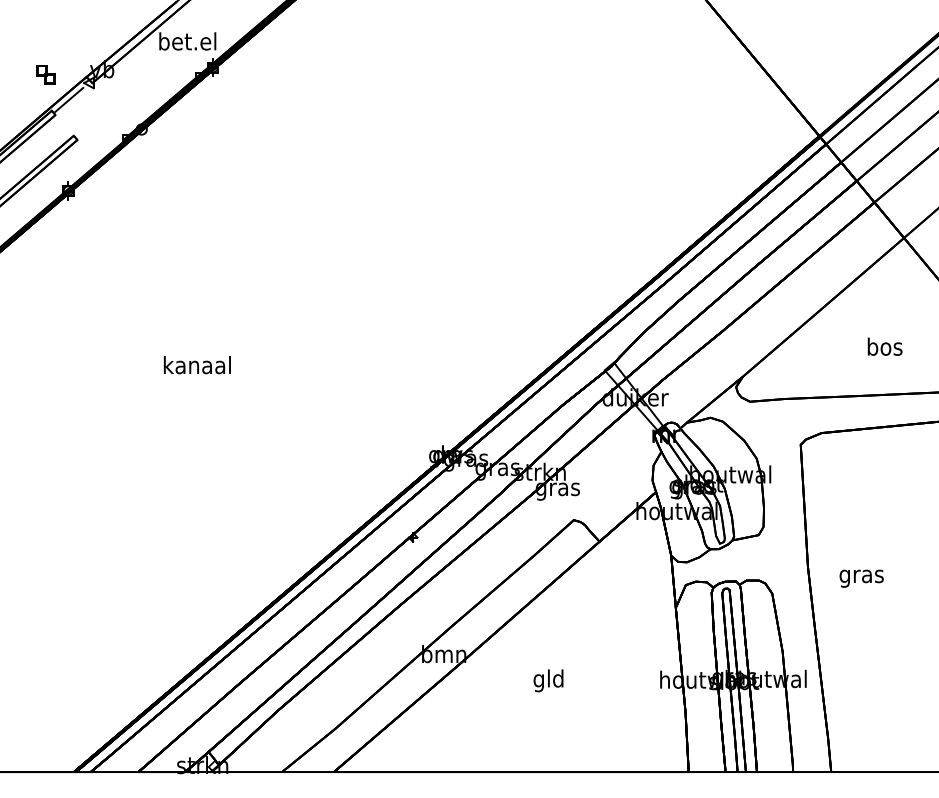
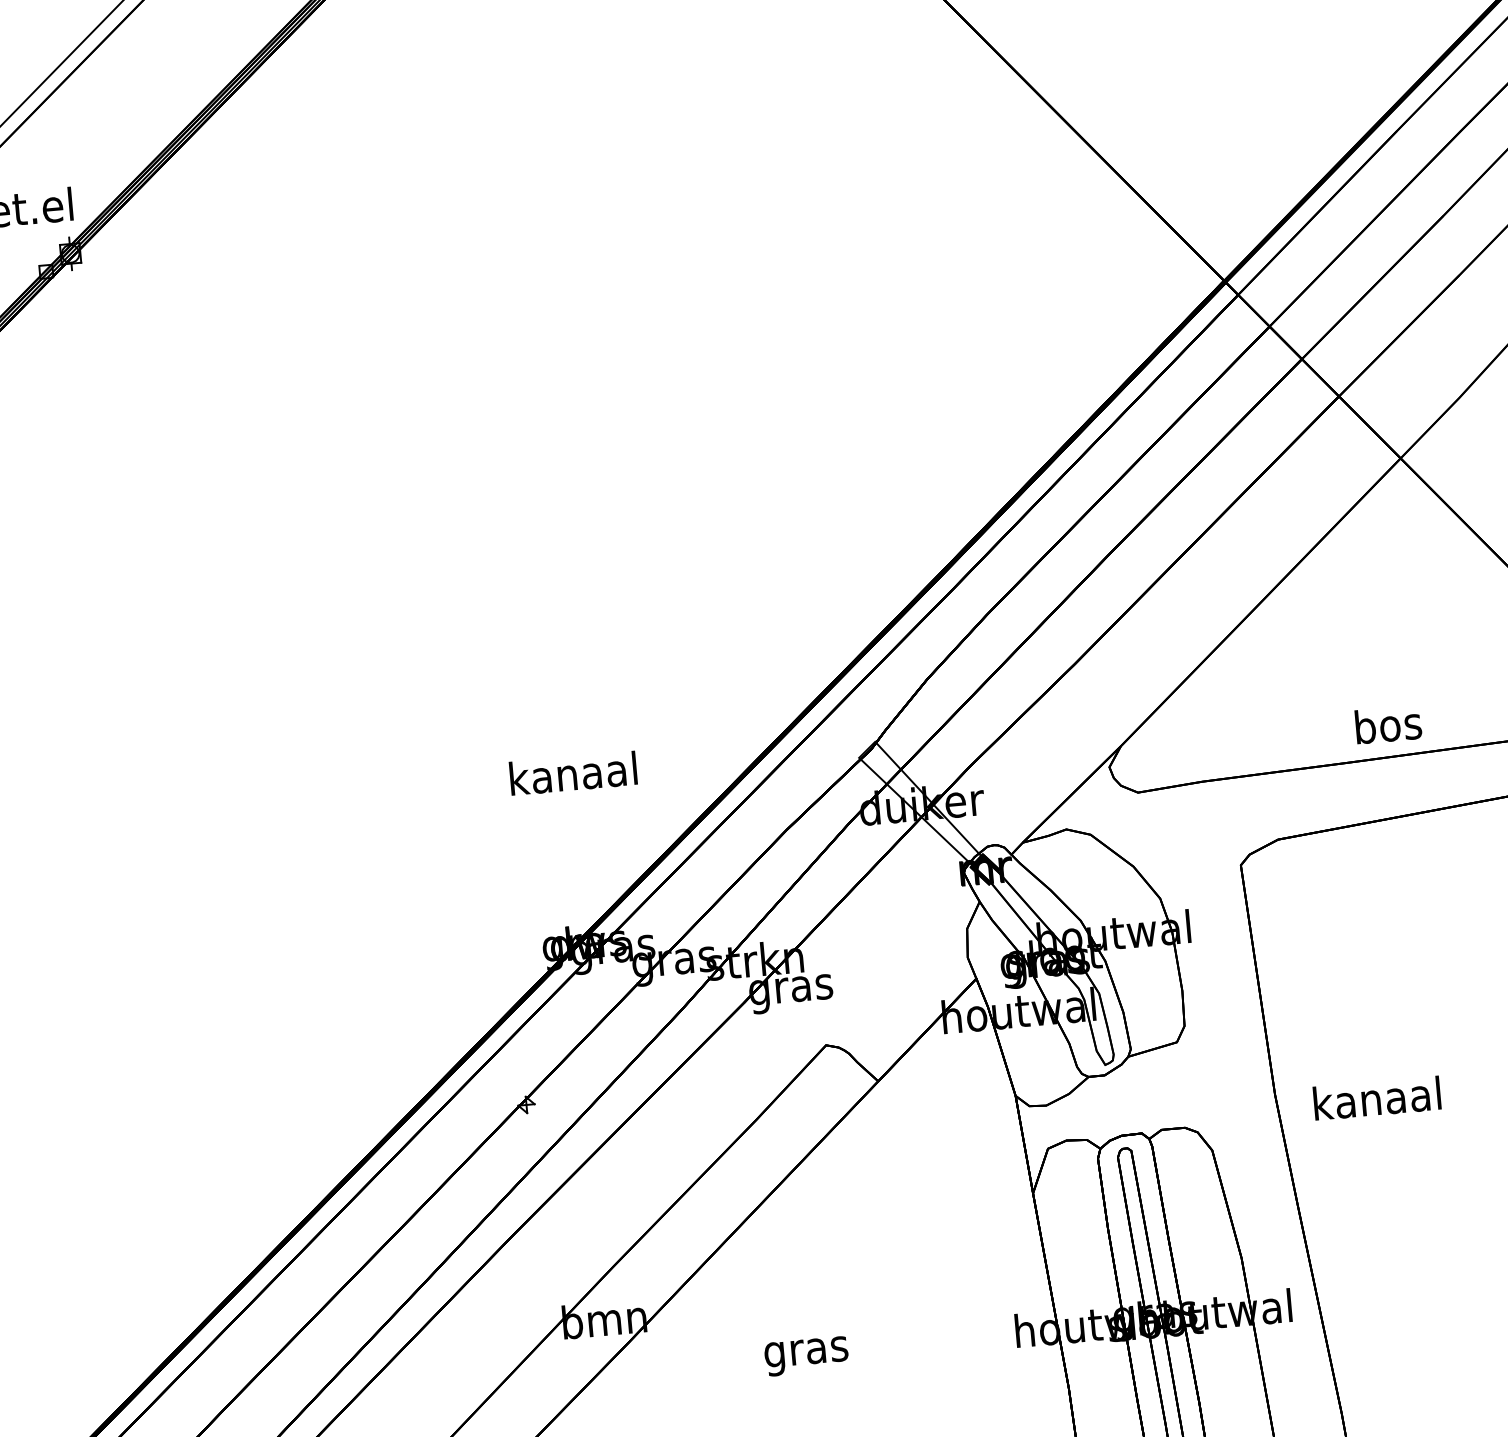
text: (884, 346) -> (1387, 724), moved
text: (196, 365) -> (571, 774), moved
text: (861, 576) -> (1377, 1102), gras -> kanaal
text: (548, 680) -> (805, 1351), gld -> gras

